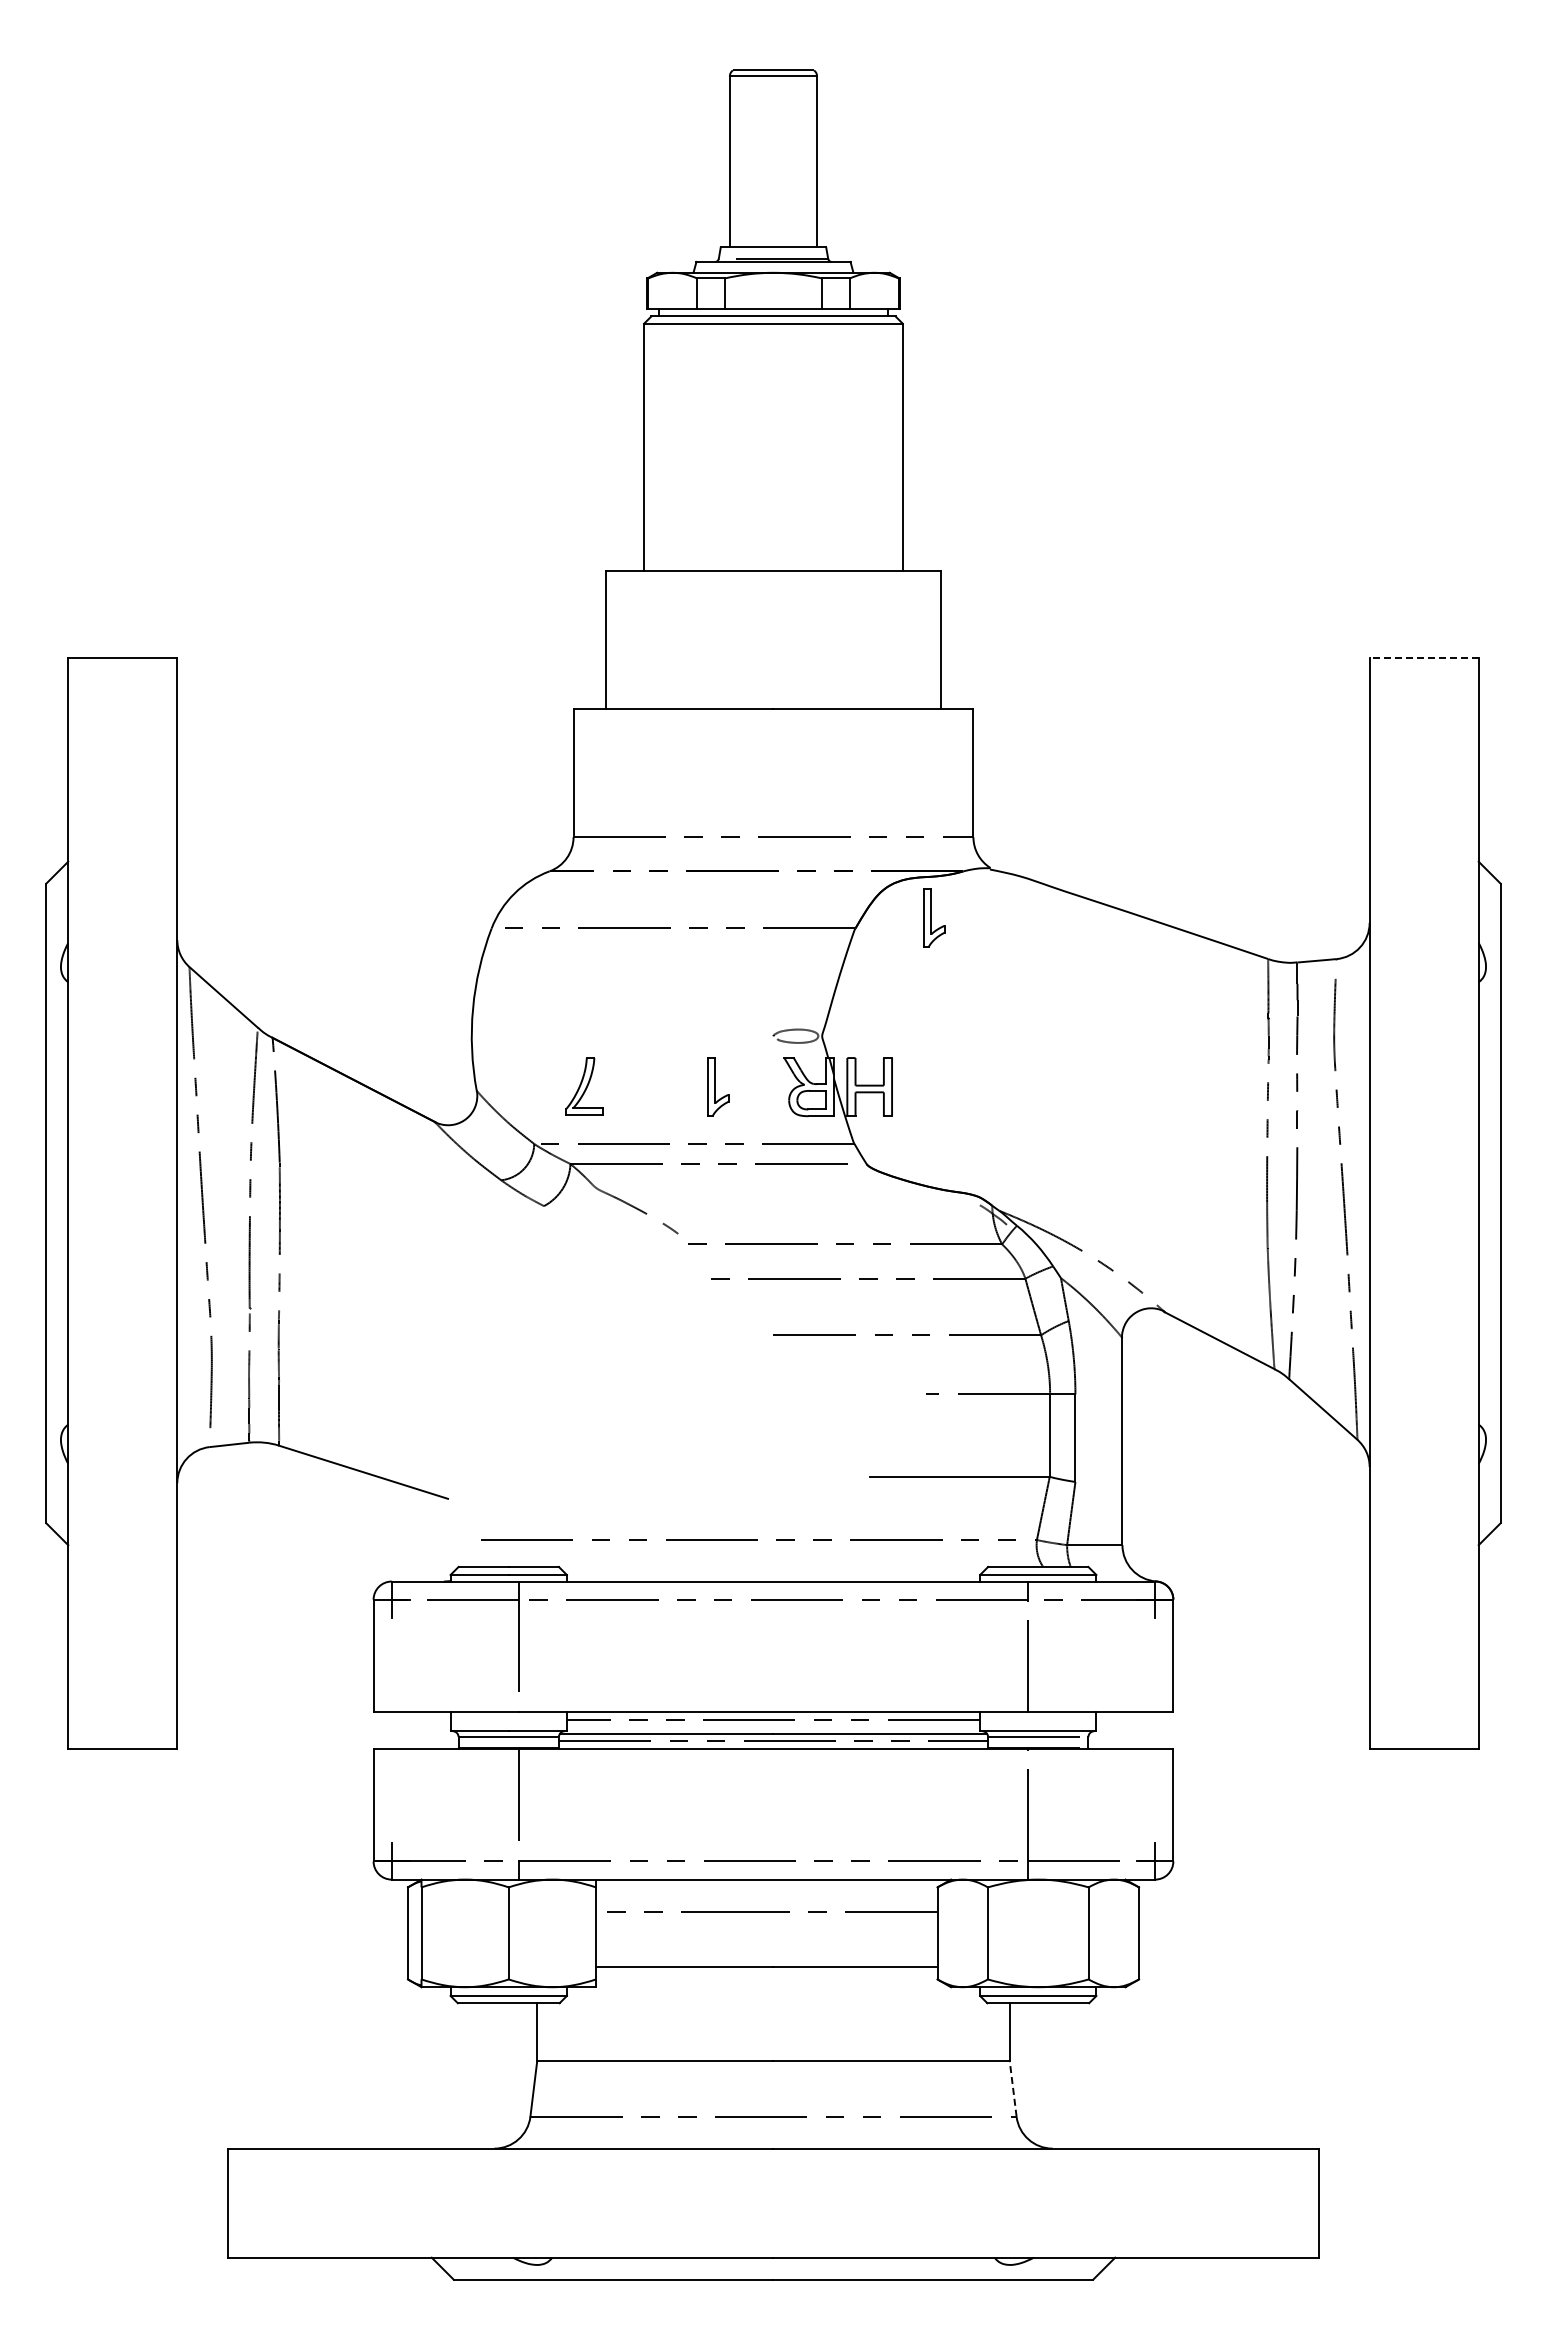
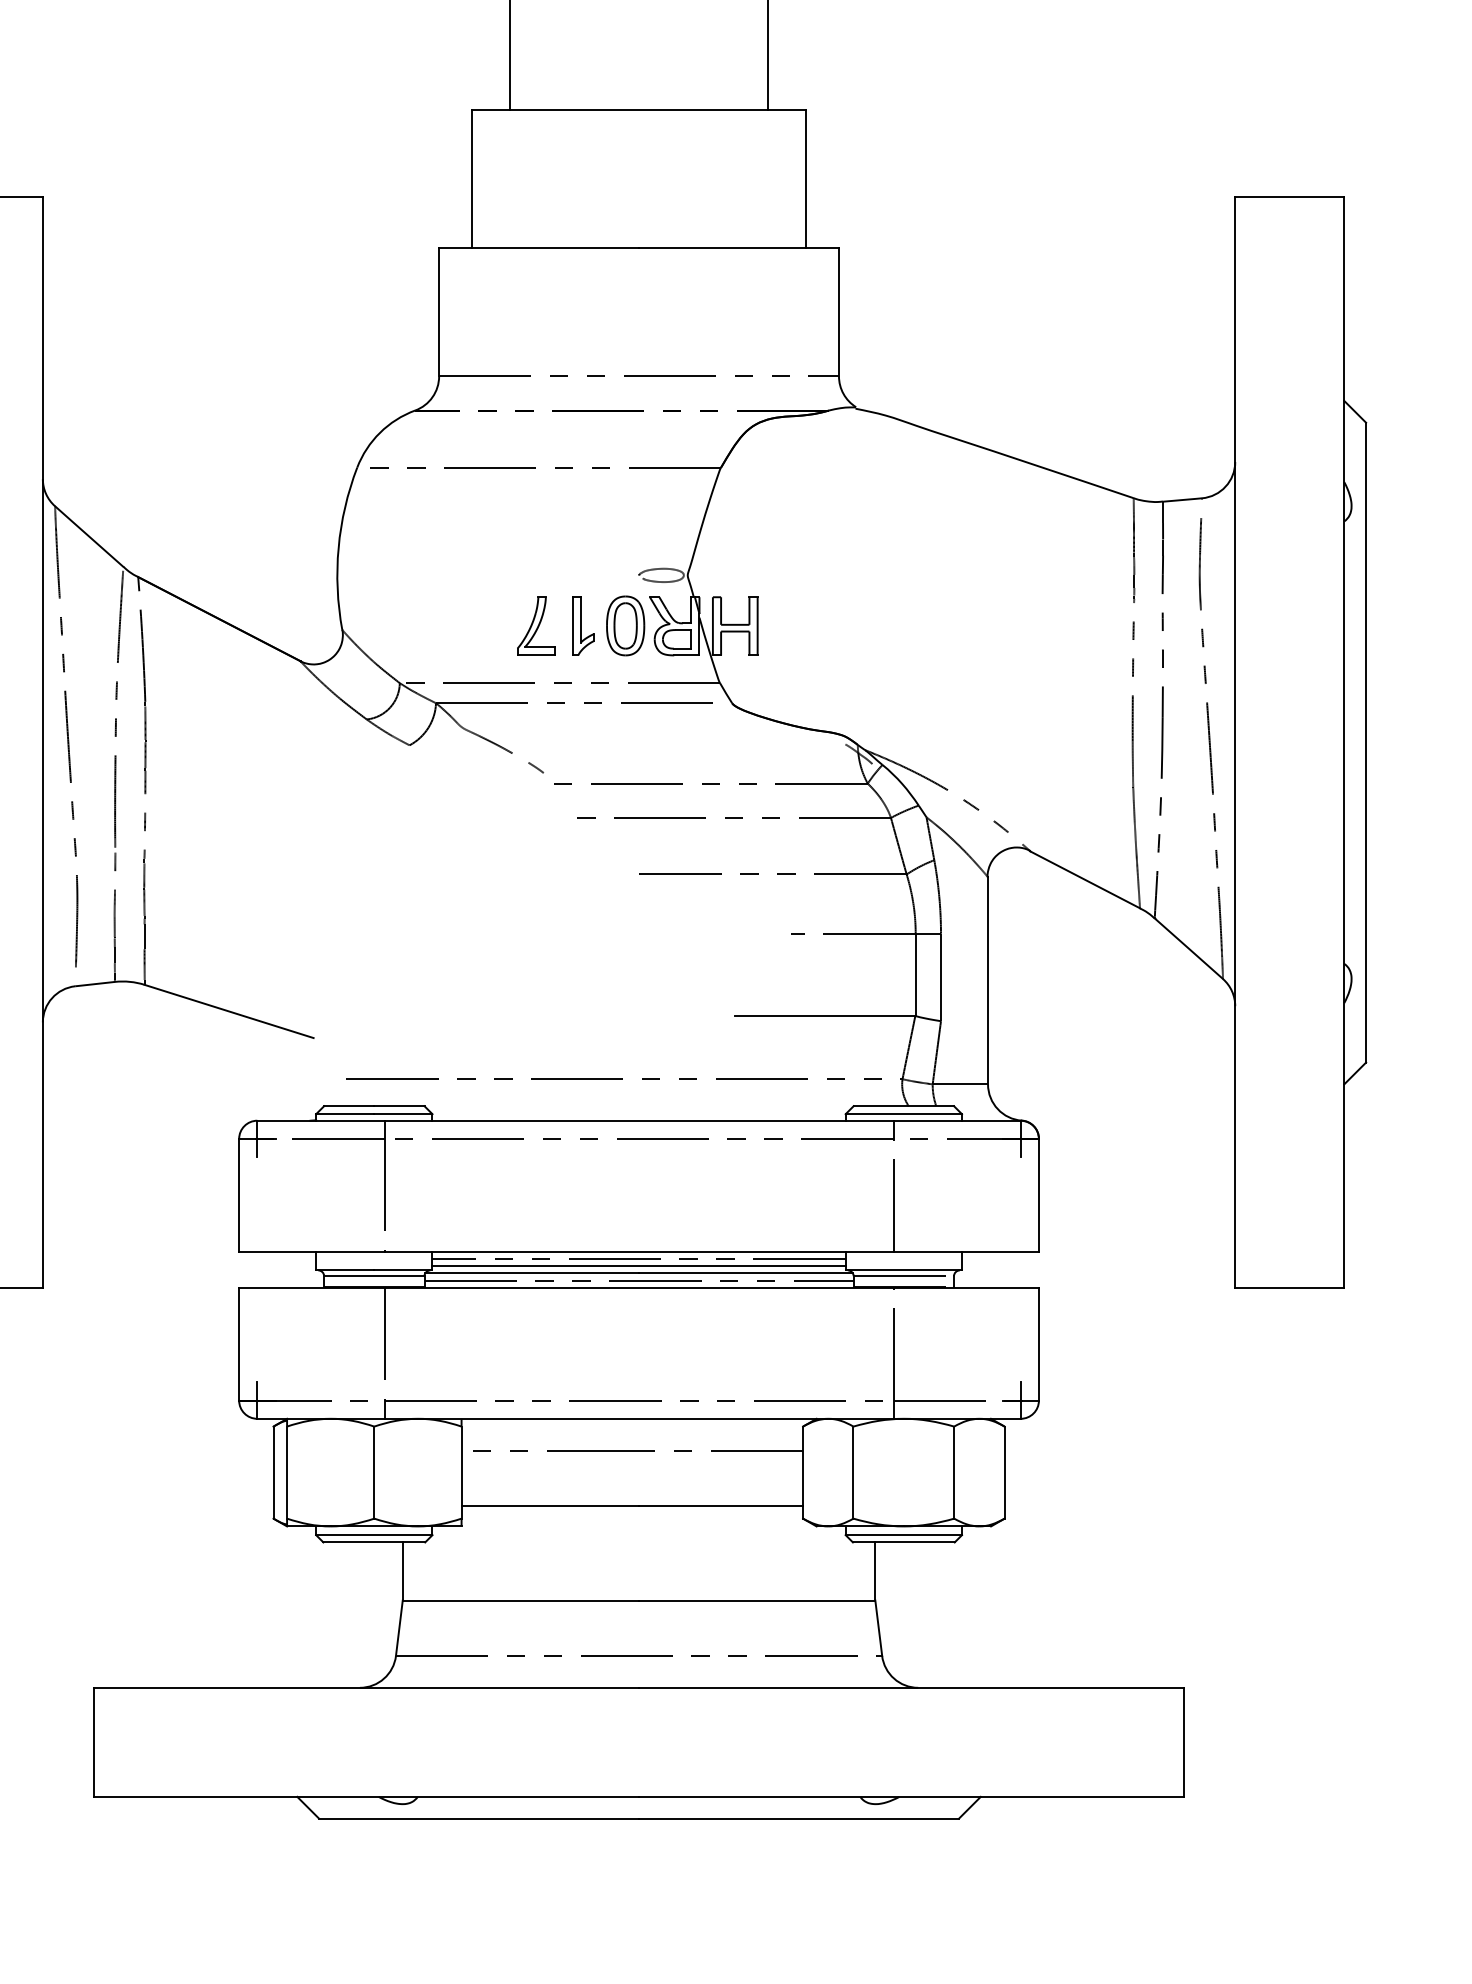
line: (1424, 658) -> (1290, 197), dashed -> solid
part: (934, 917) -> (800, 456), removed
part: (584, 1086) -> (536, 625), moved
part: (759, 1086) -> (625, 625), added
line: (773, 1726) -> (639, 1265), added
line: (1013, 2089) -> (879, 1628), dashed -> solid

